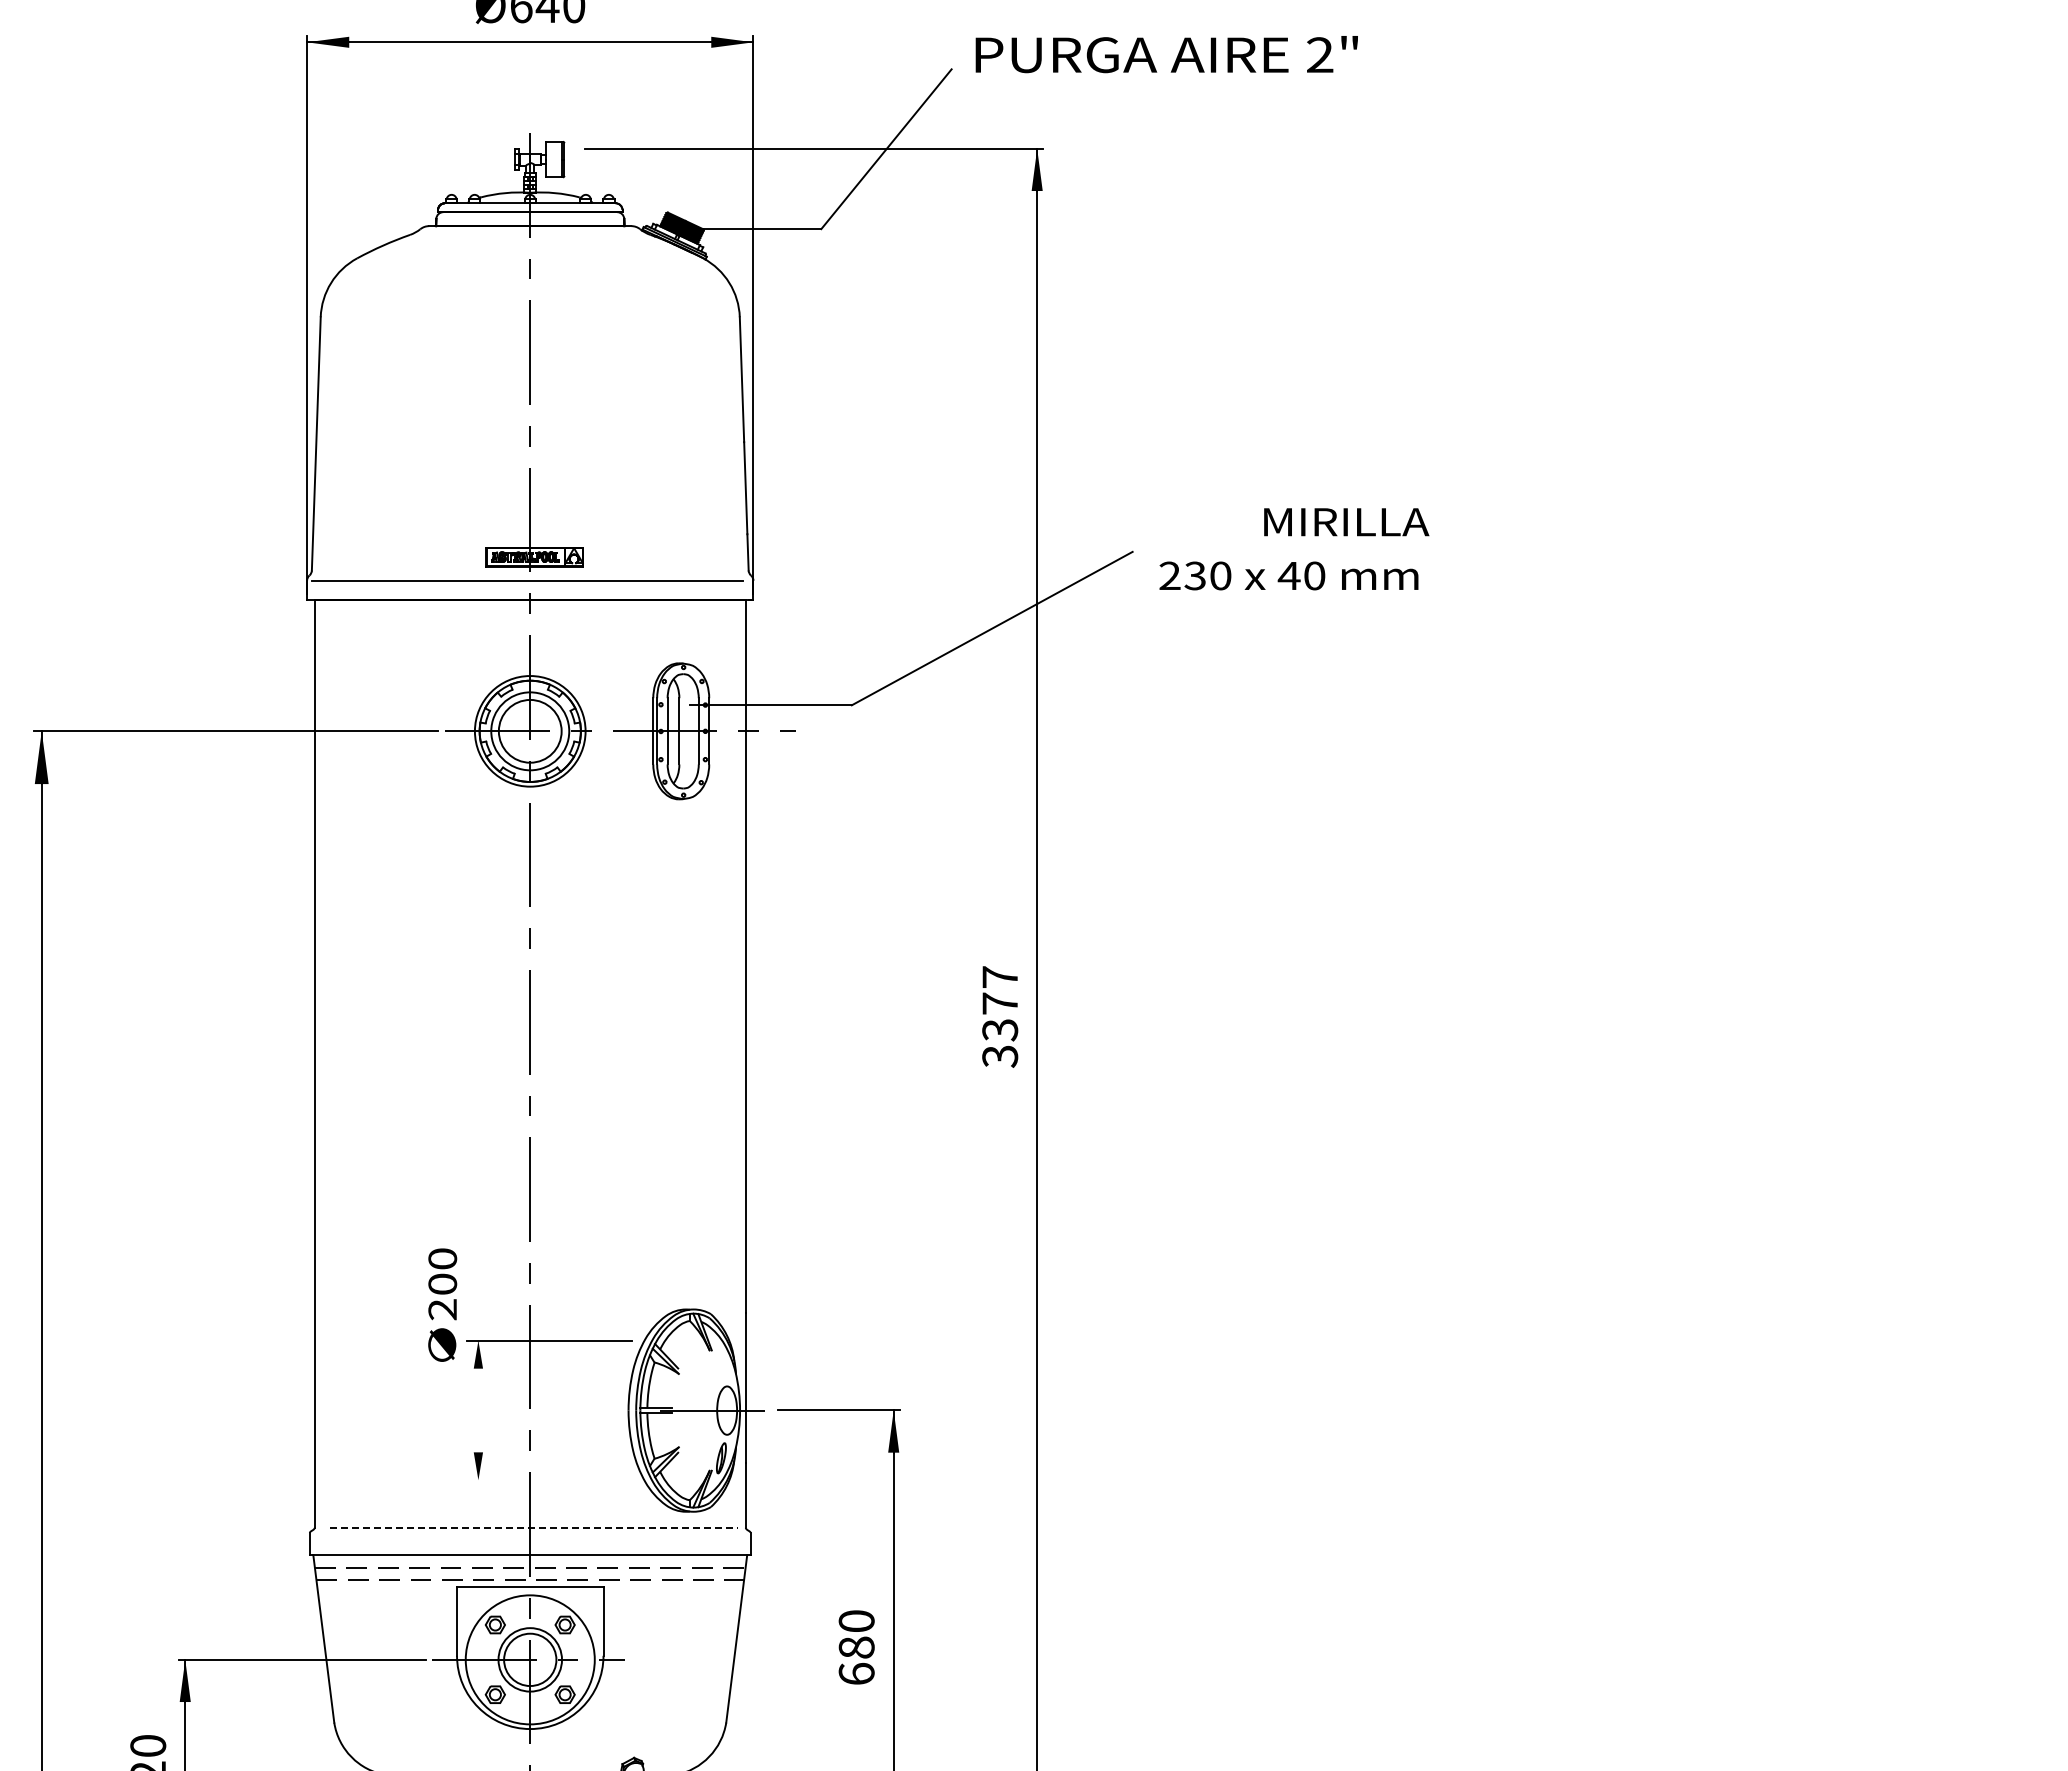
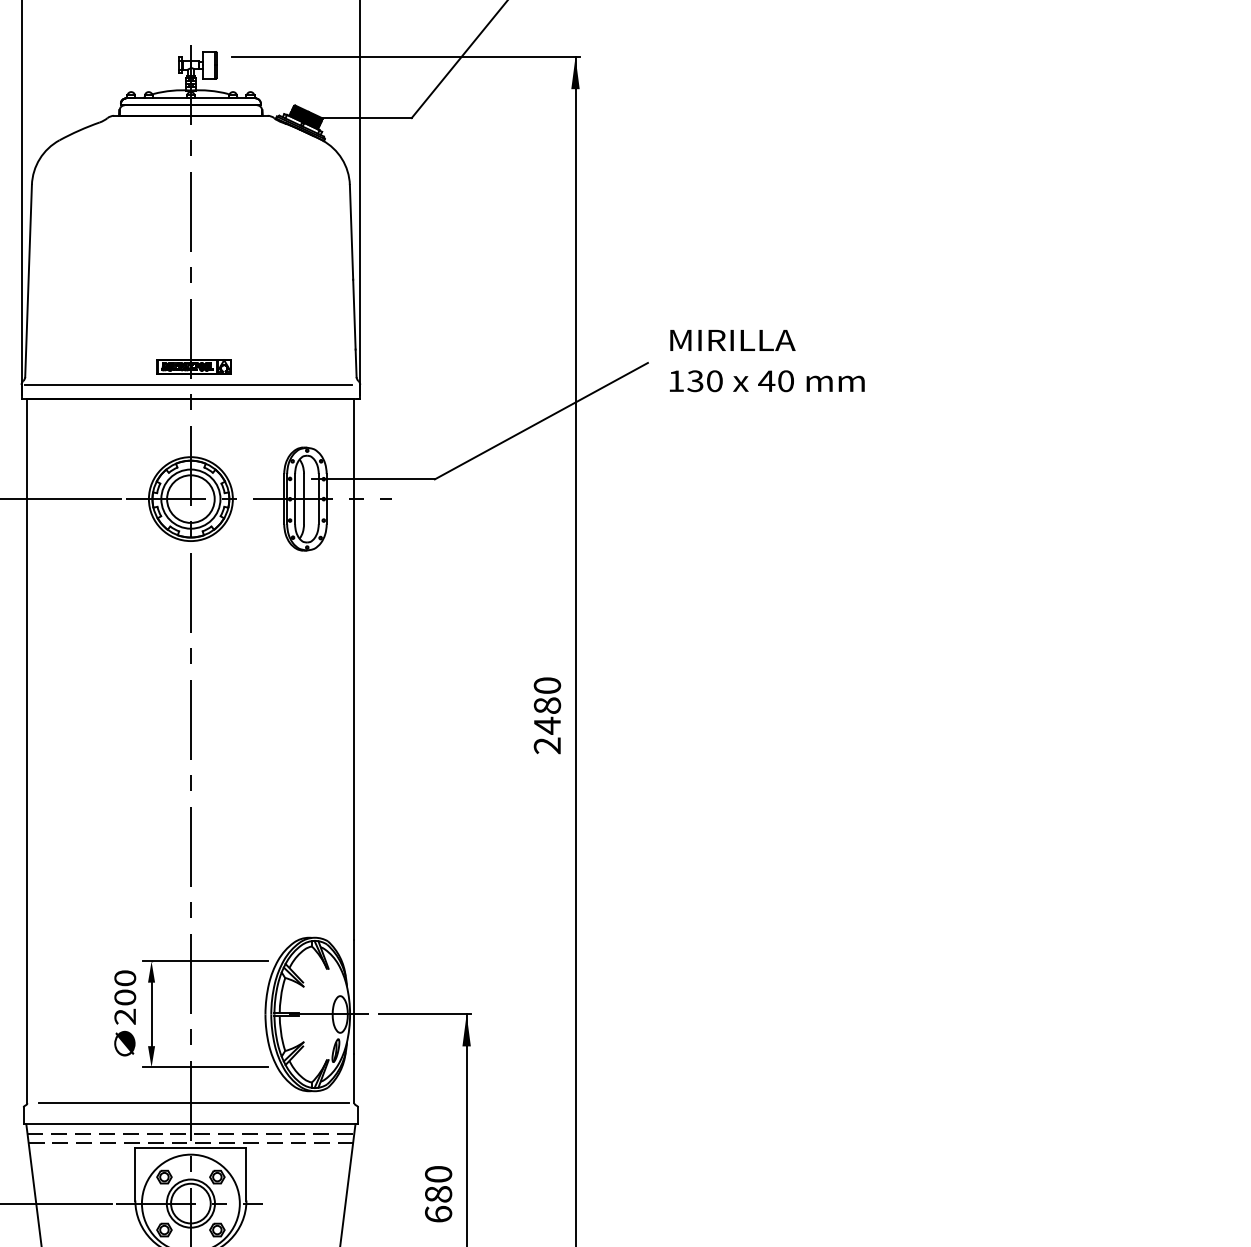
text: (1346, 522) -> (732, 340), moved
text: (1169, 575) -> (675, 380), 230 -> 130
text: (1000, 1016) -> (547, 715), 3377 -> 2480
text: (442, 1304) -> (125, 1012), moved
line: (478, 1410) -> (151, 1014), added
line: (549, 1480) -> (205, 1067), added
line: (534, 1527) -> (194, 1103), dashed -> solid

